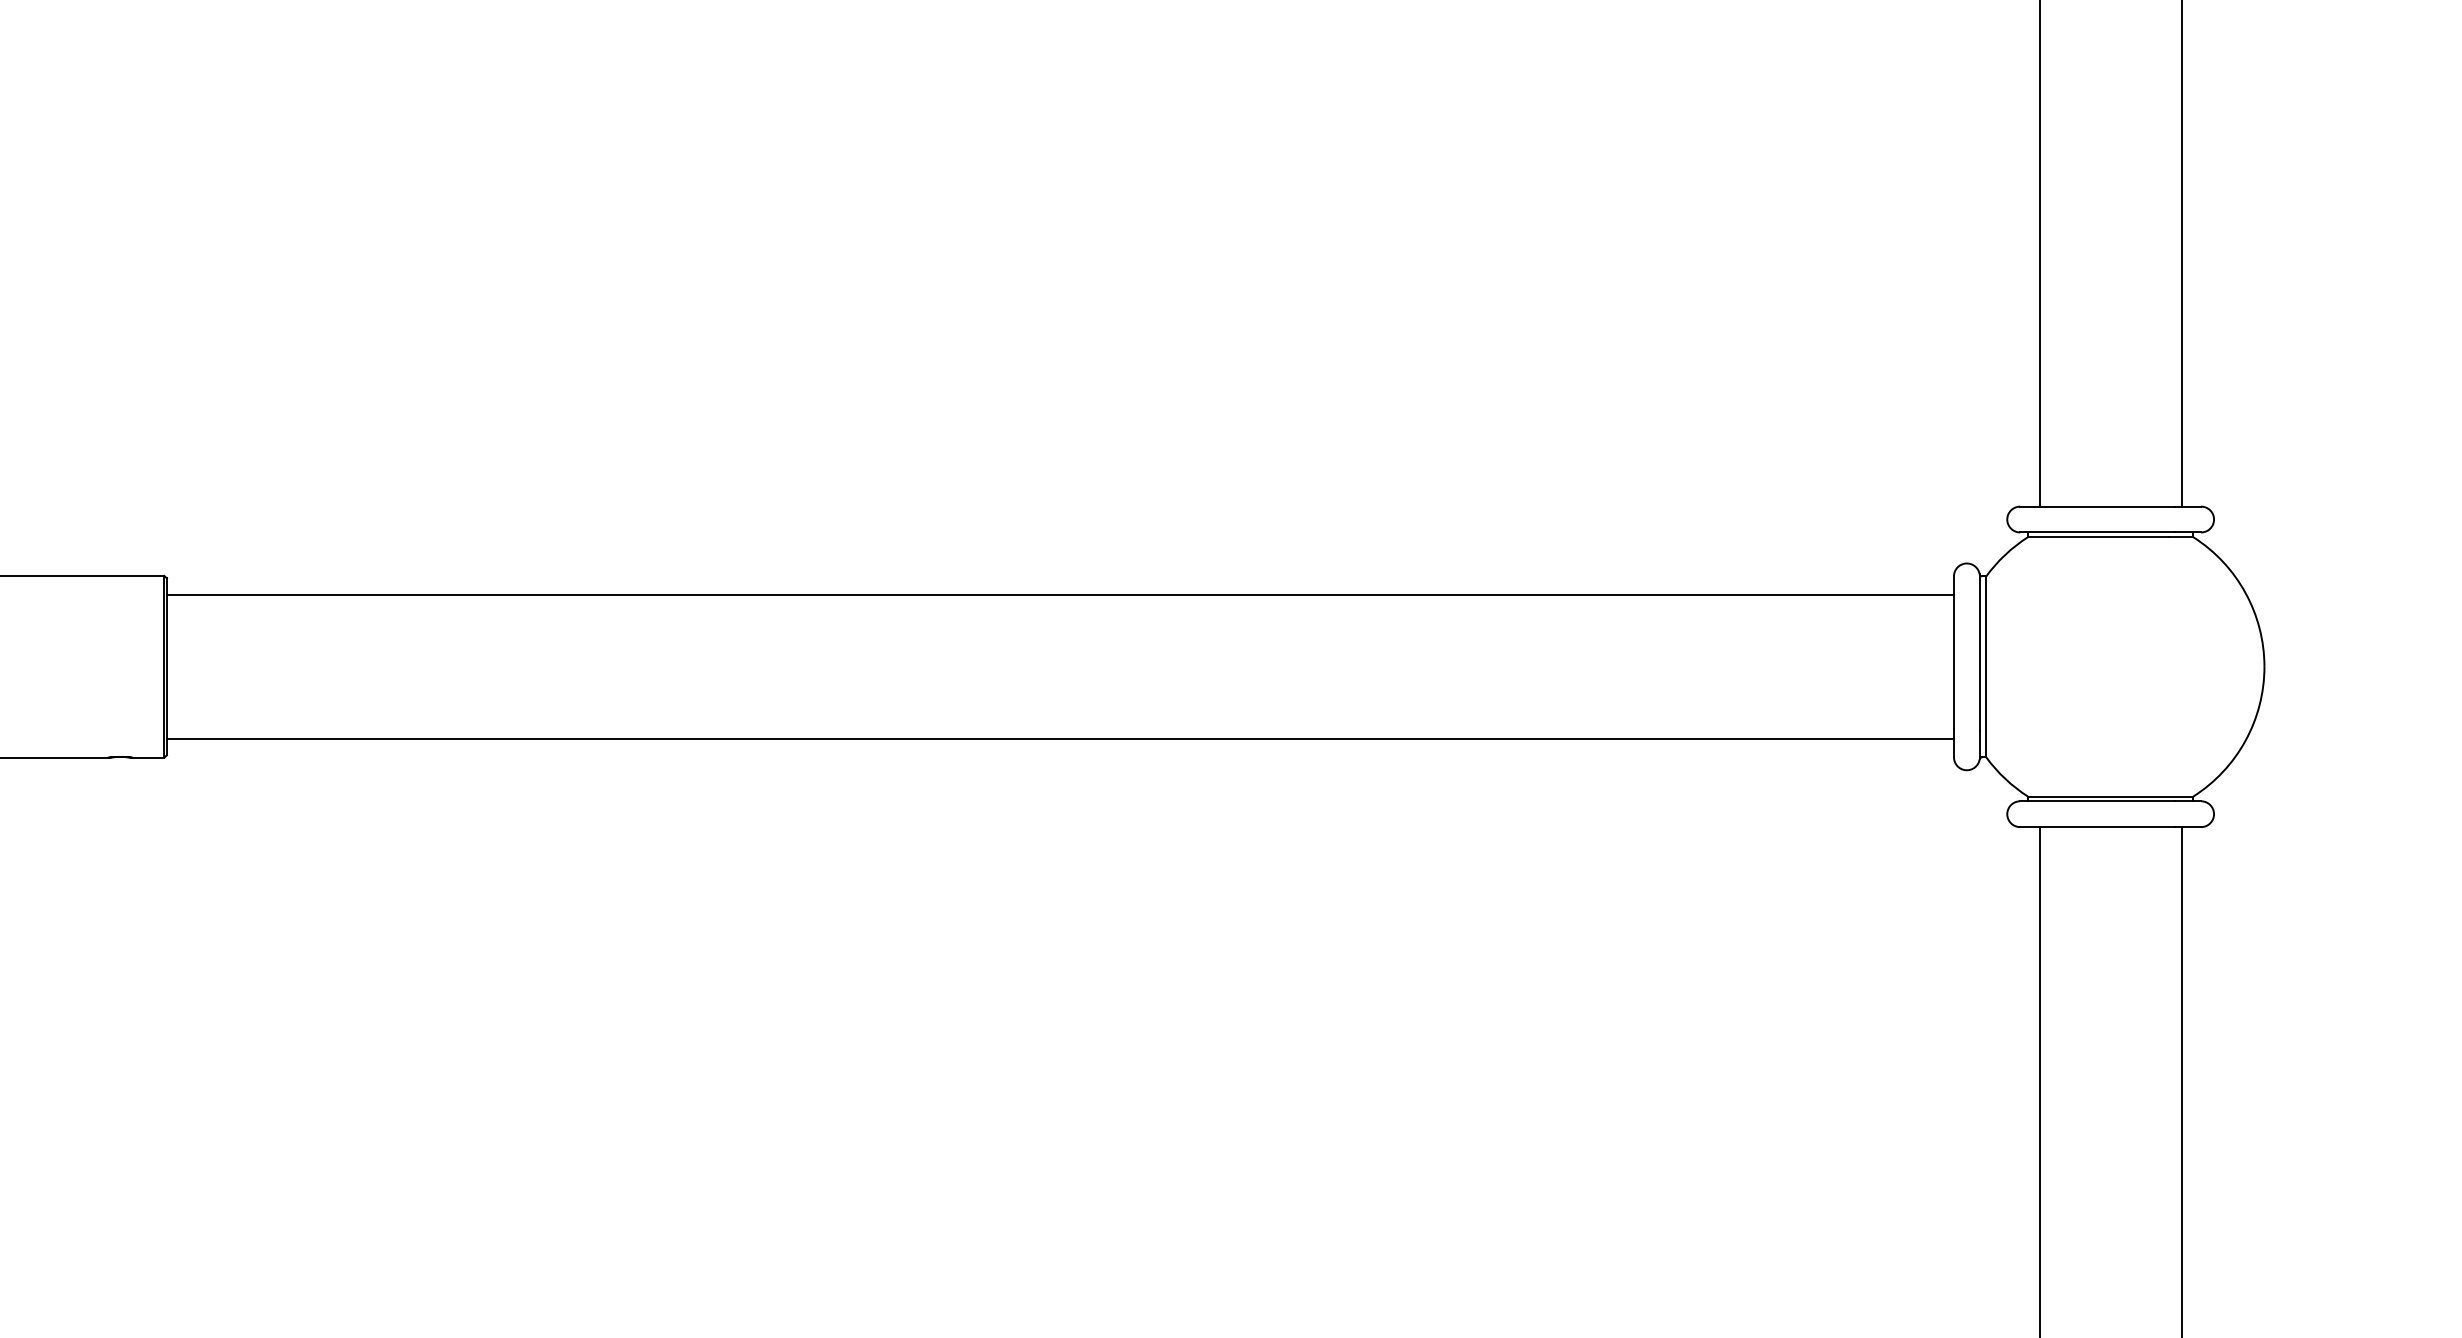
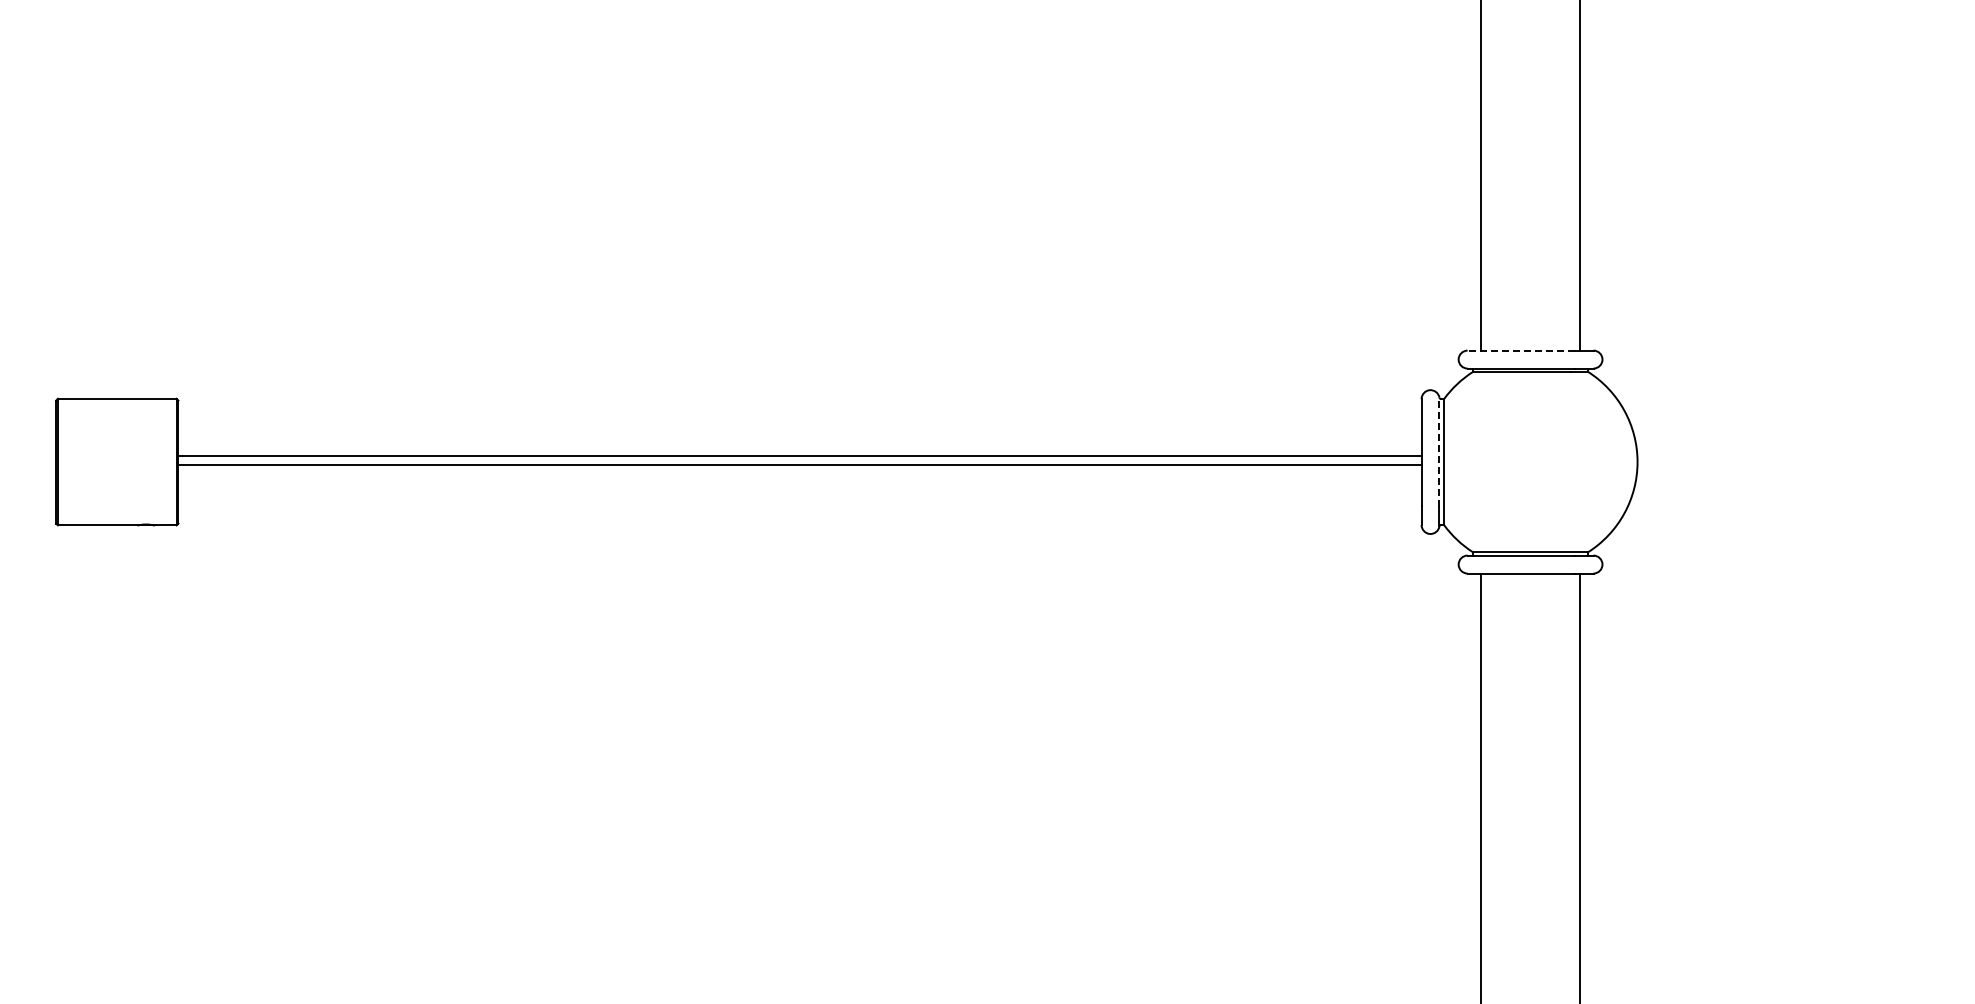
line: (2097, 506) -> (1521, 350), solid -> dashed
line: (1059, 594) -> (799, 464), moved
line: (1979, 651) -> (1439, 451), solid -> dashed
line: (1059, 739) -> (799, 456), moved

